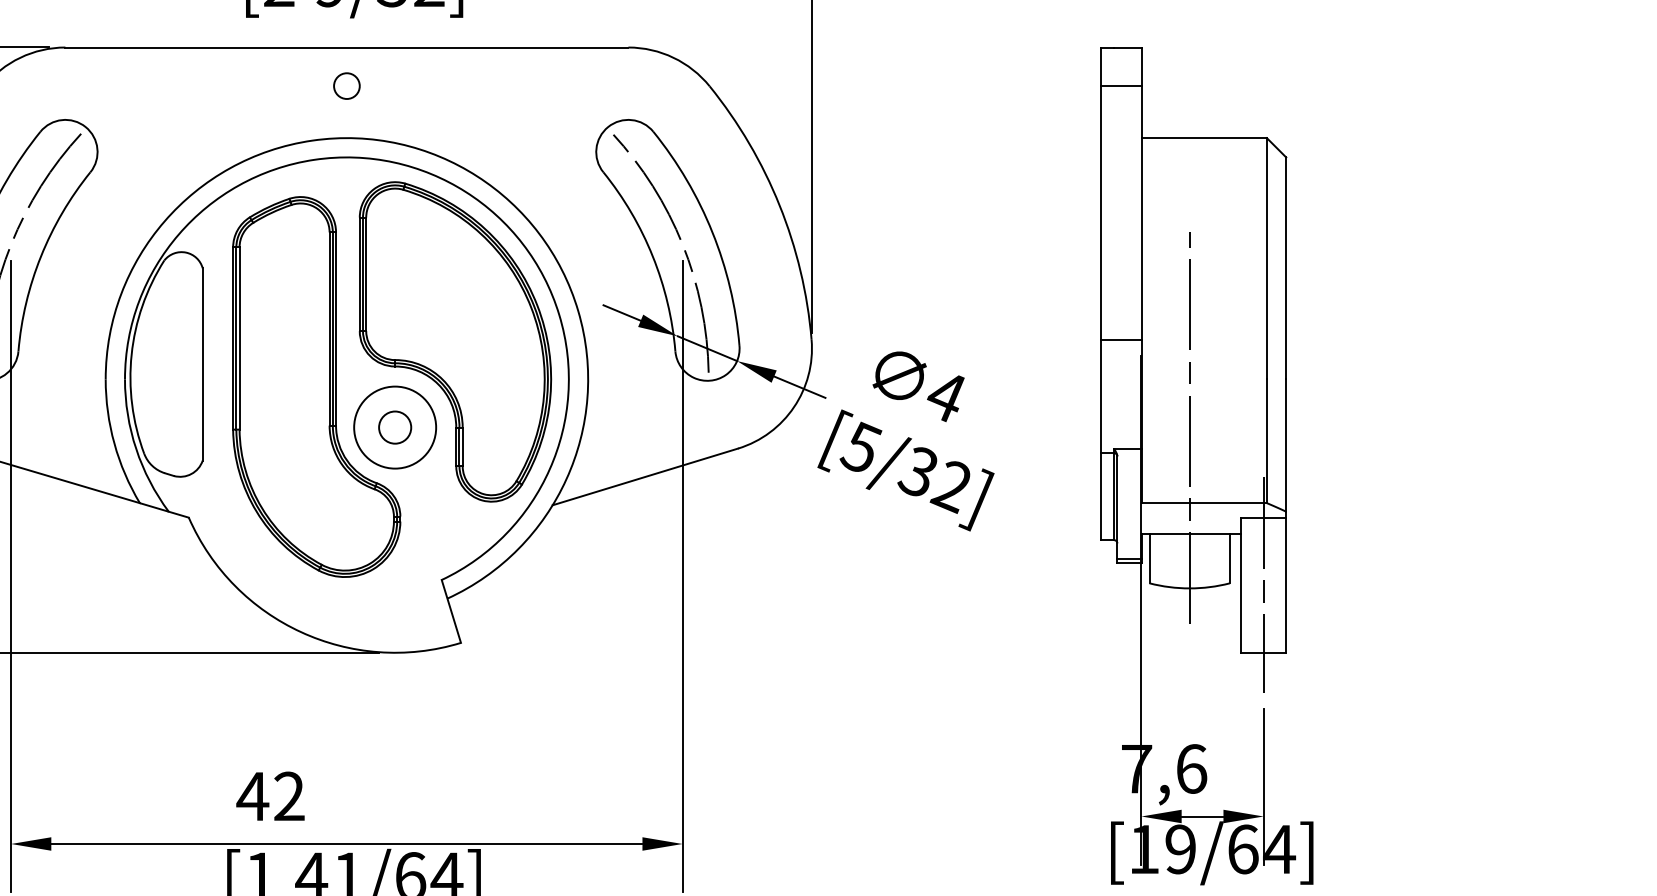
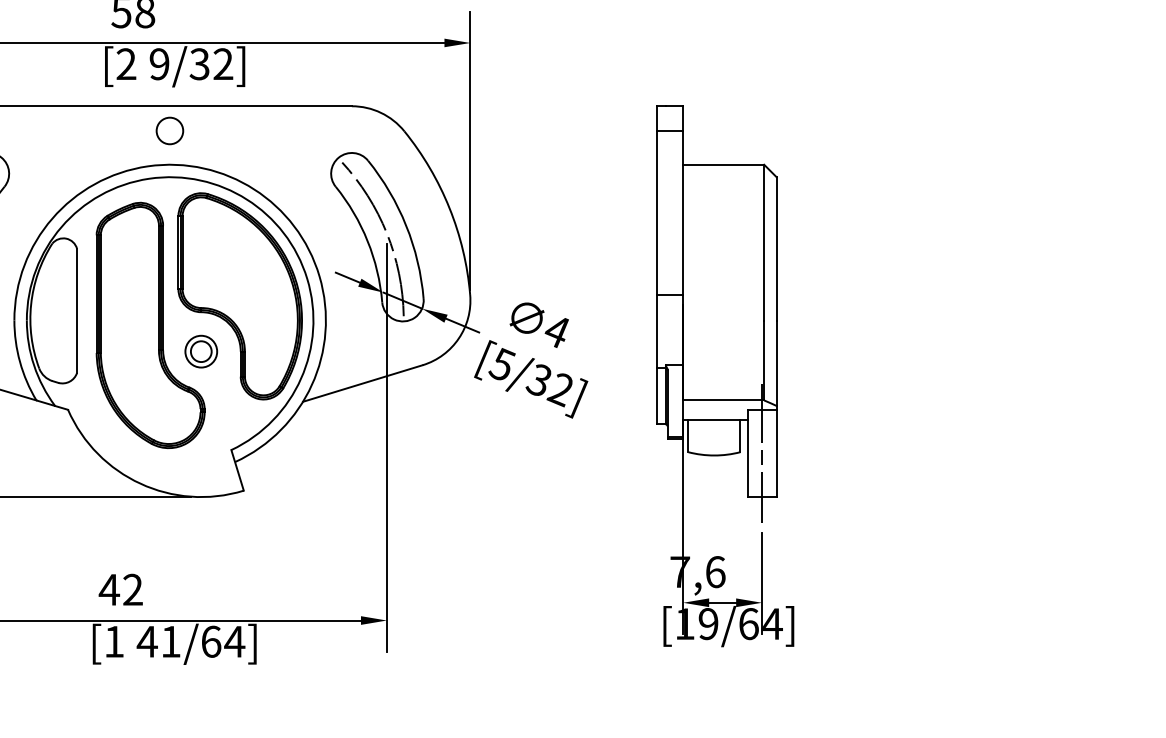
circle: (347, 86) -> (170, 131), size x1.6
circle: (393, 427) -> (200, 351), size x0.6
line: (1189, 427) -> (714, 351), removed

